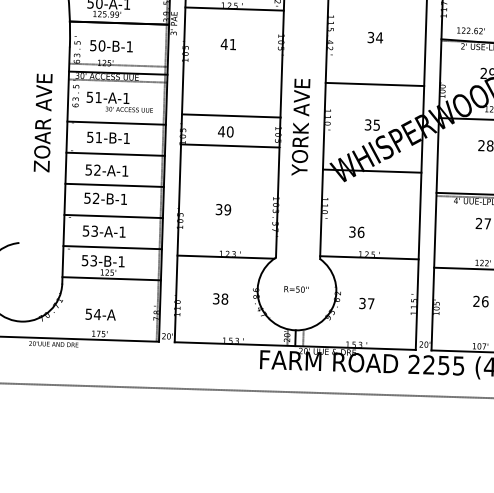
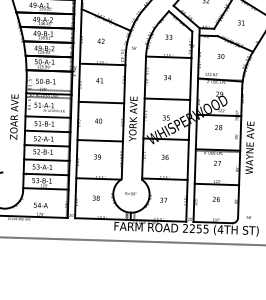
line: (229, 115) -> (99, 140), moved
line: (229, 145) -> (101, 102), moved
text: (355, 230) -> (164, 156), moved

